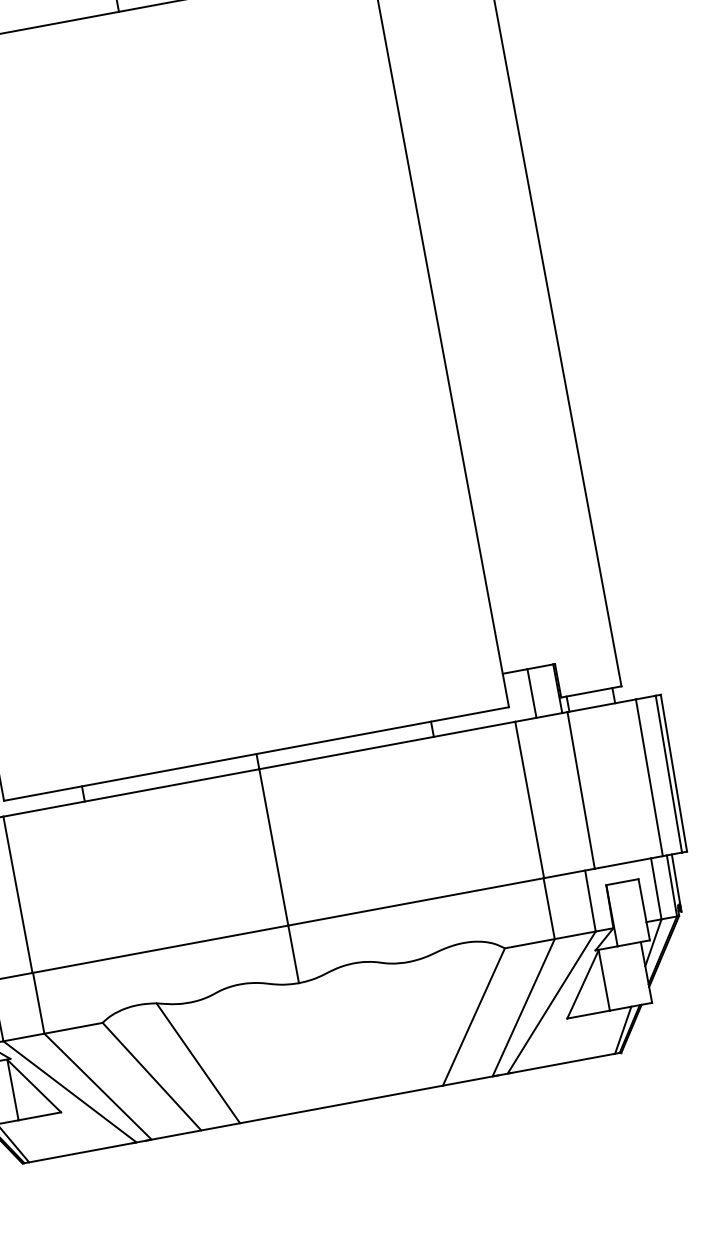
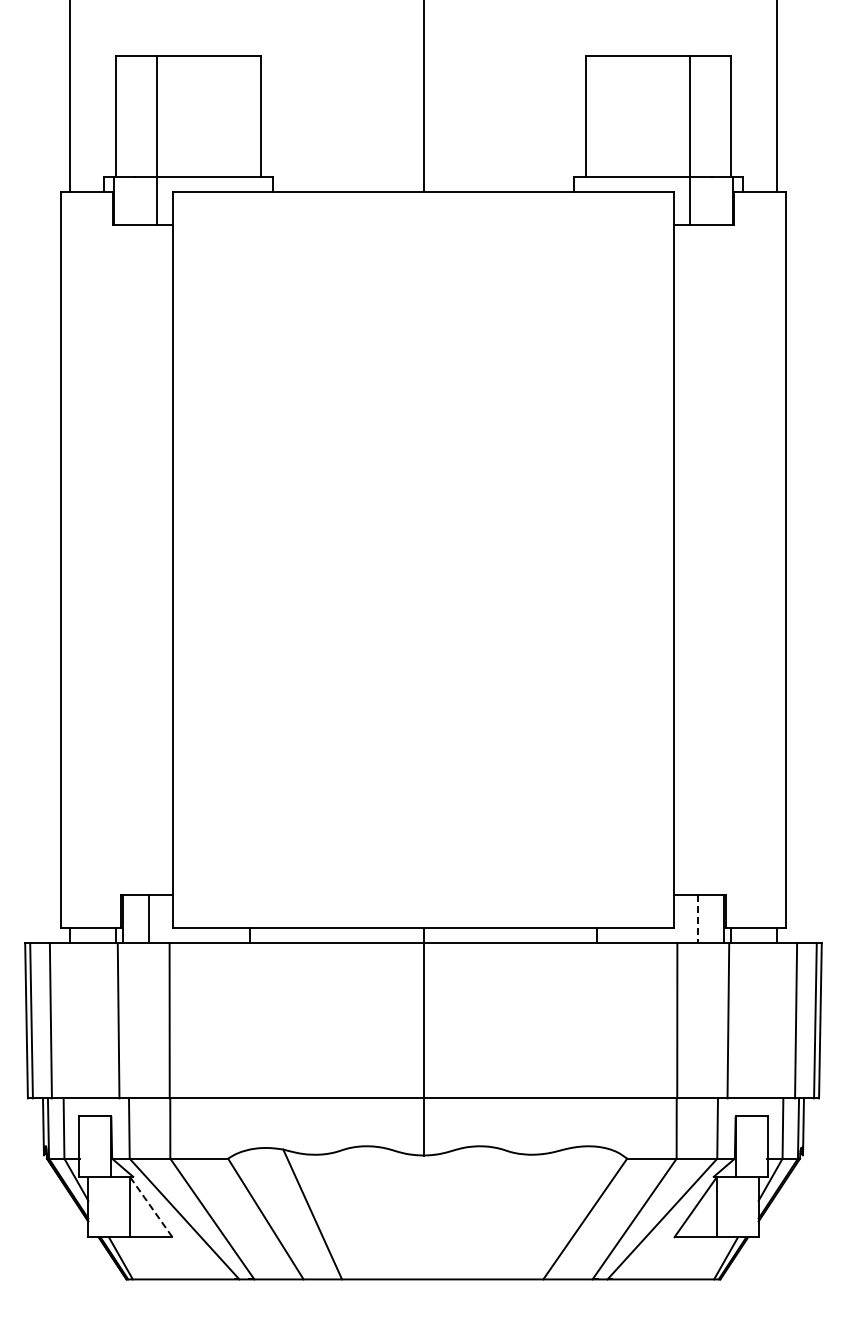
line: (532, 693) -> (698, 919), solid -> dashed
line: (34, 1086) -> (151, 1207), solid -> dashed

